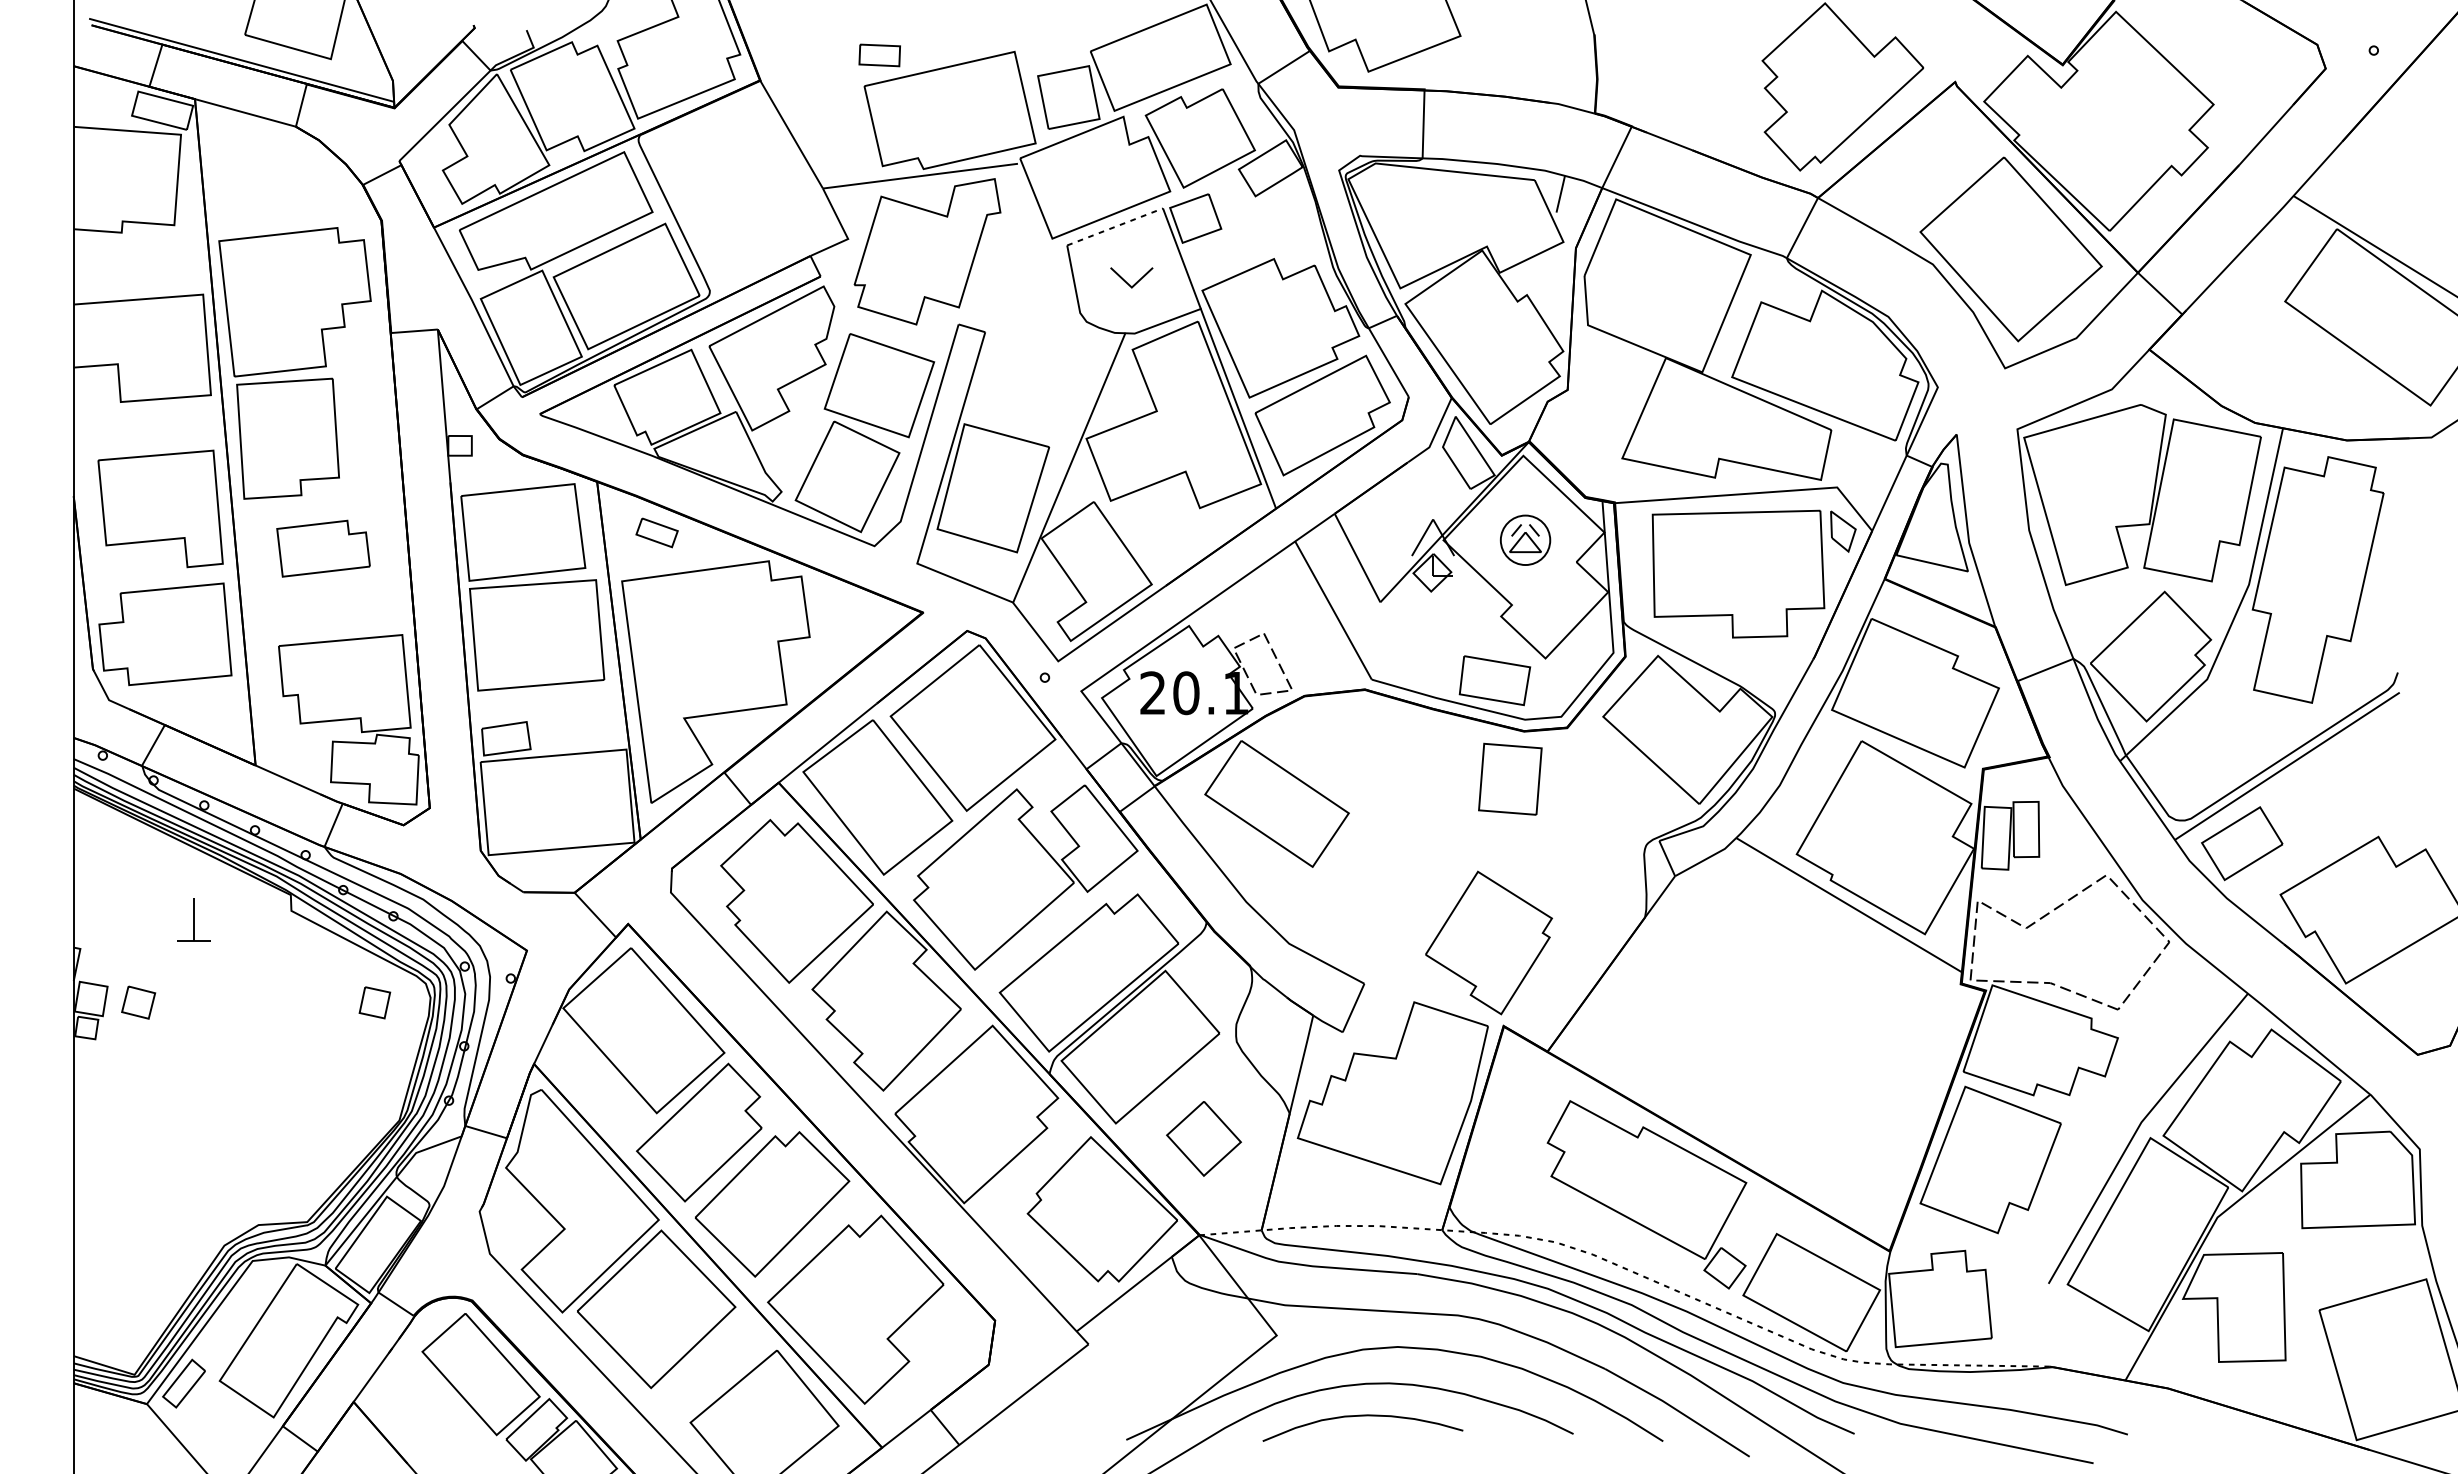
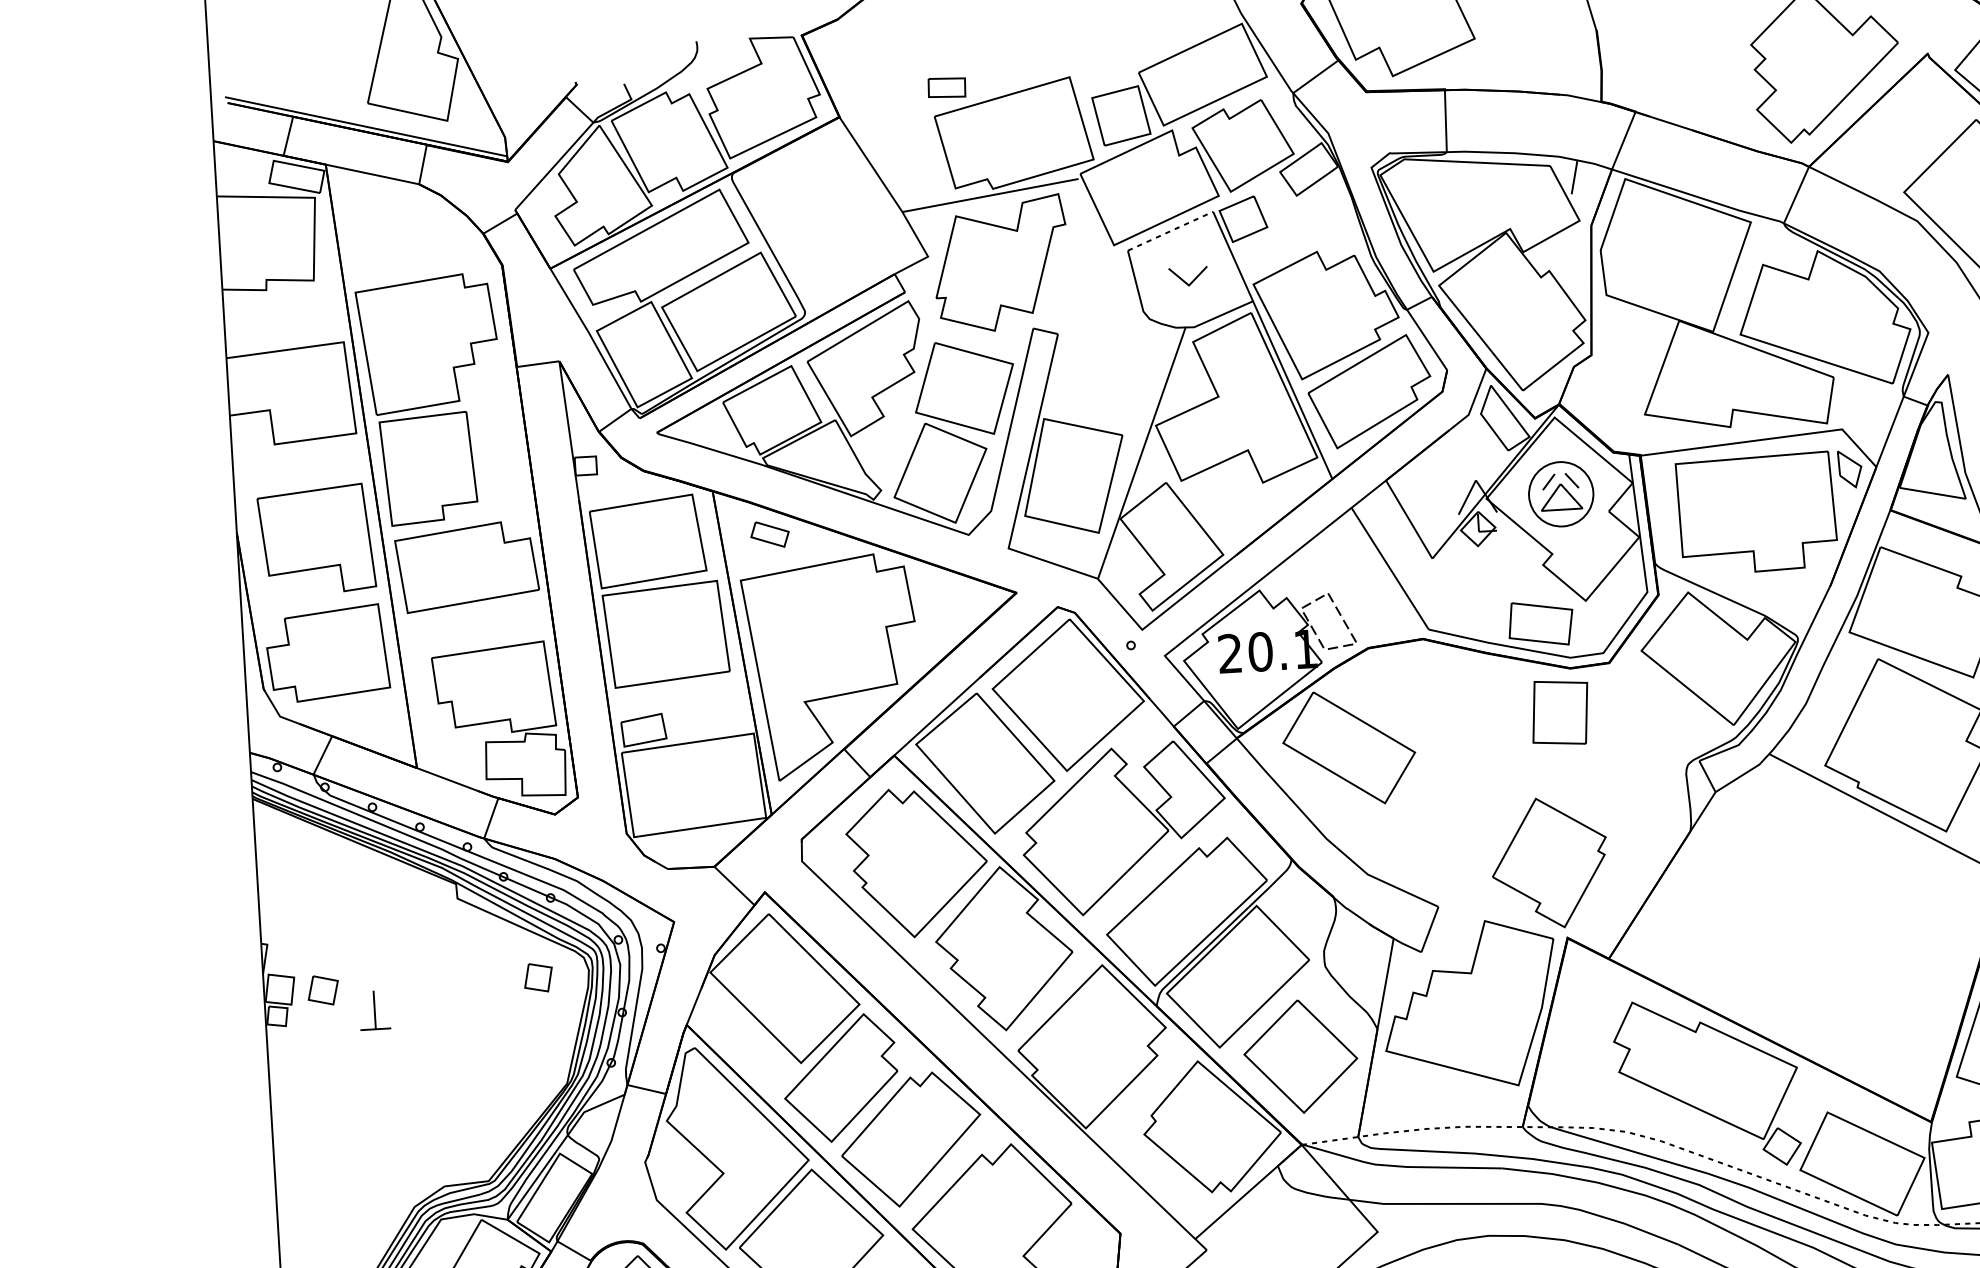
part: (1525, 540) -> (1561, 494), size x1.43
part: (323, 548) -> (467, 566), size x1.67
part: (193, 919) -> (374, 1010), moved
part: (1203, 1138) -> (1300, 1056), size x1.67

